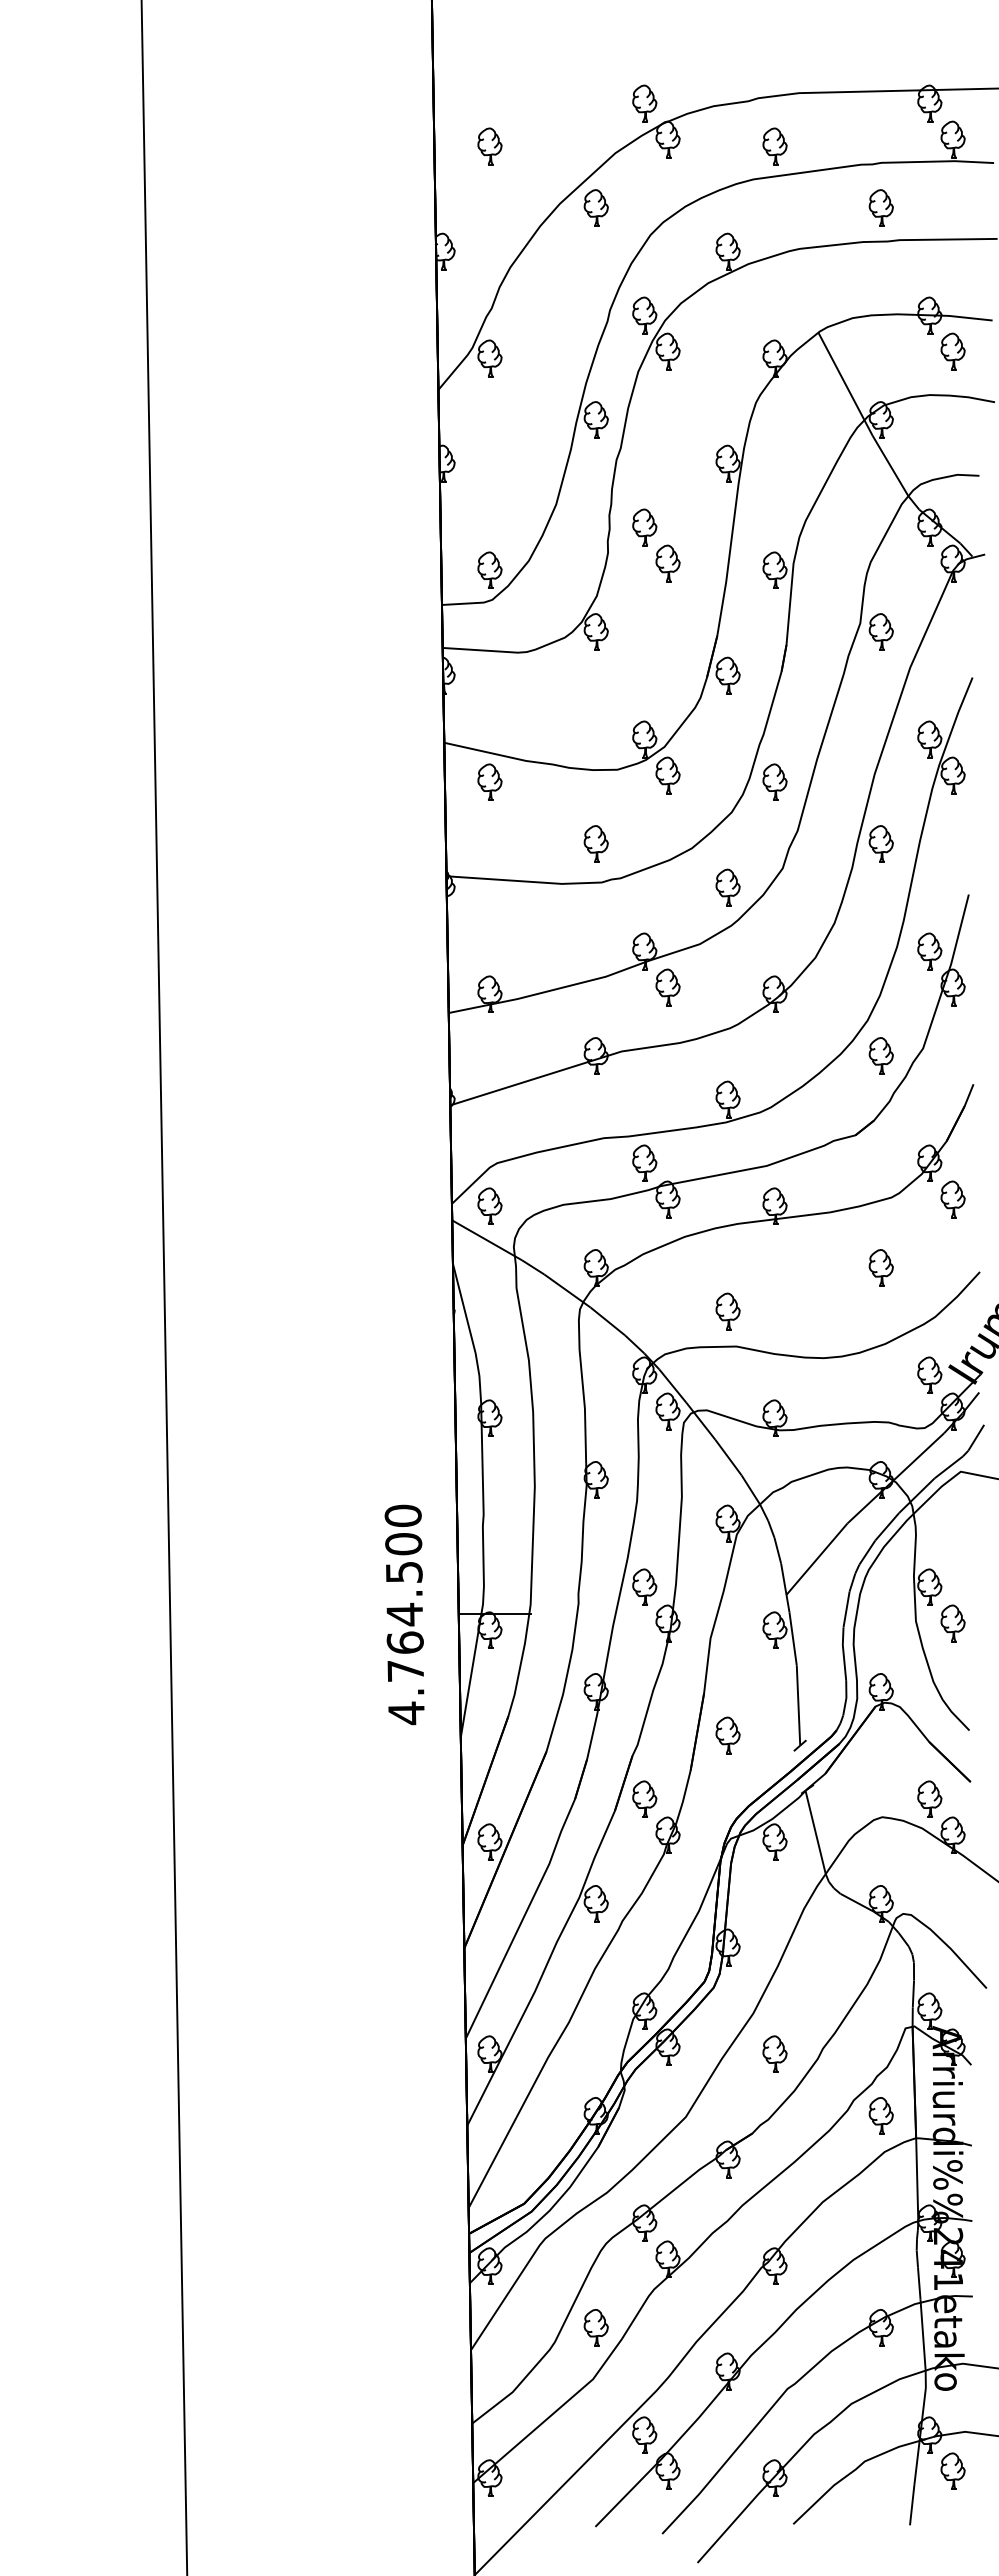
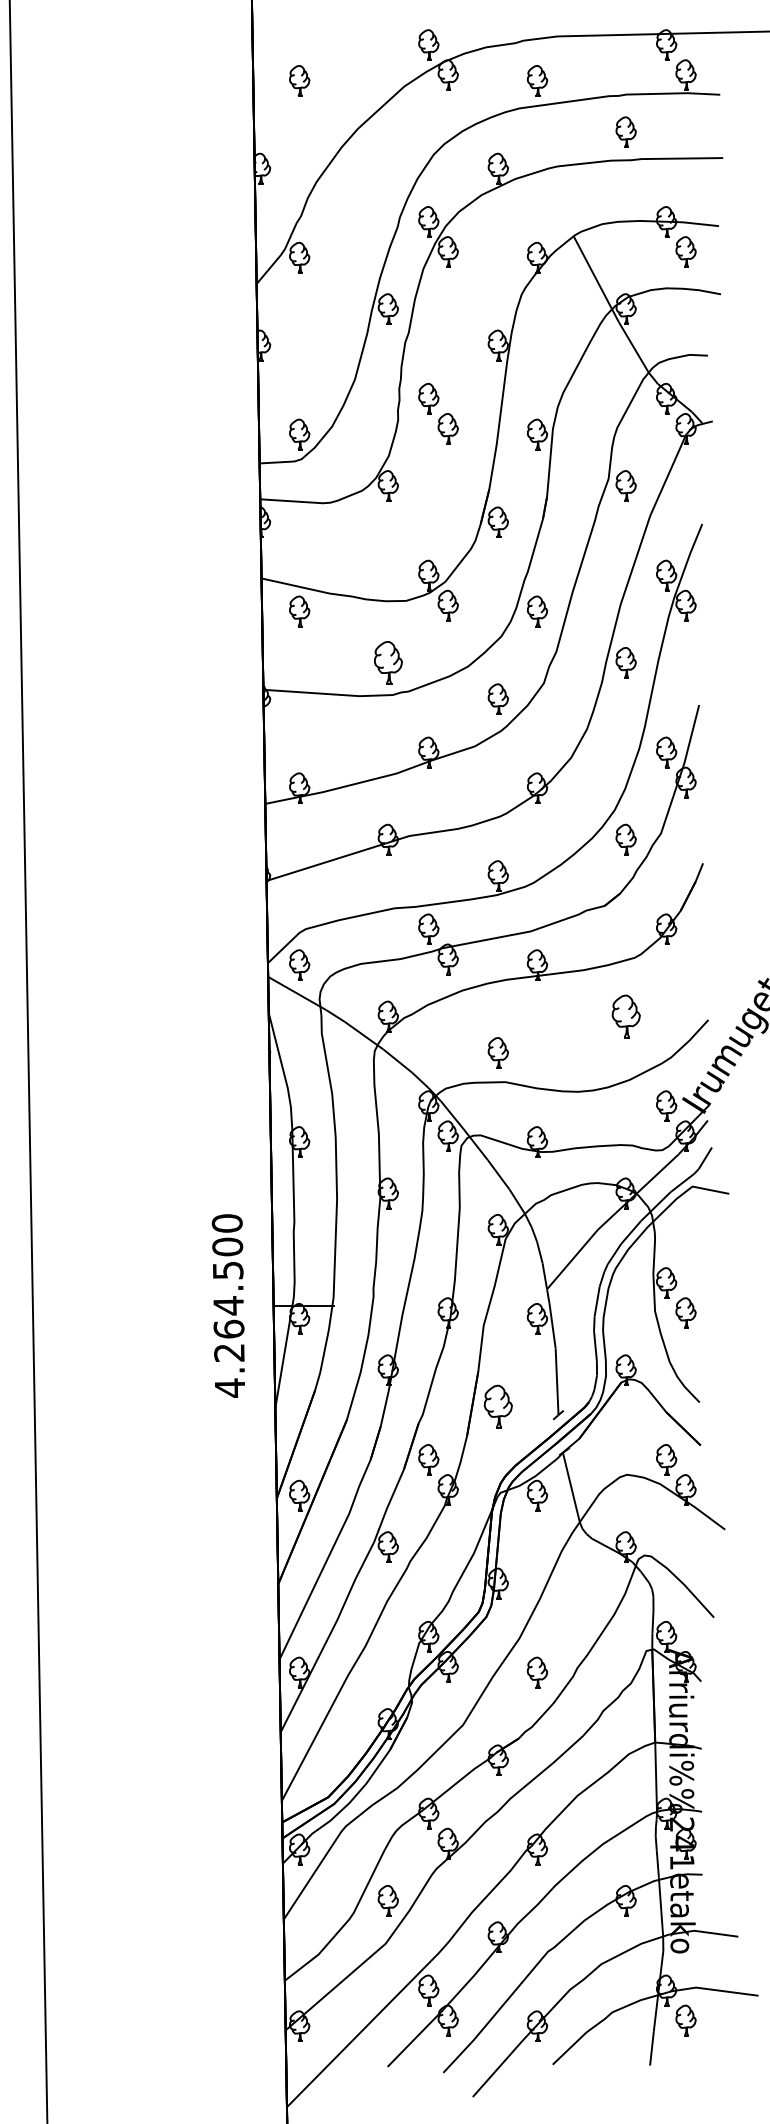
part: (595, 207) -> (387, 131), removed
part: (595, 843) -> (387, 662), size x1.4
part: (667, 987) -> (447, 782), removed
part: (952, 1199) -> (685, 959), removed
part: (880, 1267) -> (625, 1016), size x1.4
part: (644, 1586) -> (428, 1282), removed
text: (405, 1671) -> (229, 1353), 4.764.500 -> 4.264.500
part: (727, 1735) -> (497, 1406), size x1.4
part: (880, 2115) -> (625, 1723), removed

